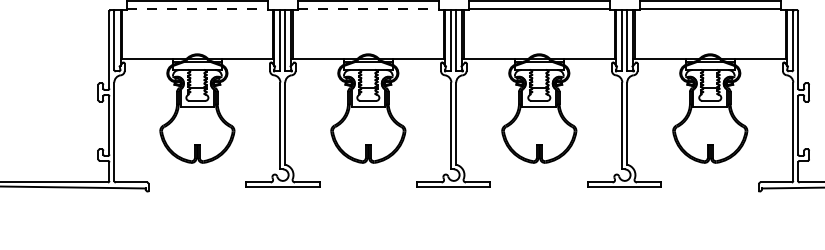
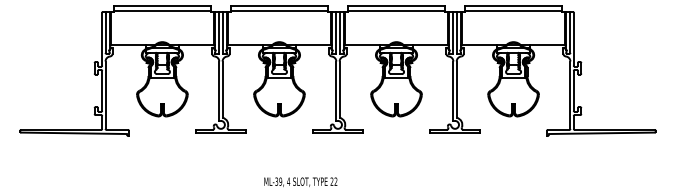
line: (197, 8) -> (162, 10), dashed -> solid
line: (368, 8) -> (279, 10), dashed -> solid

